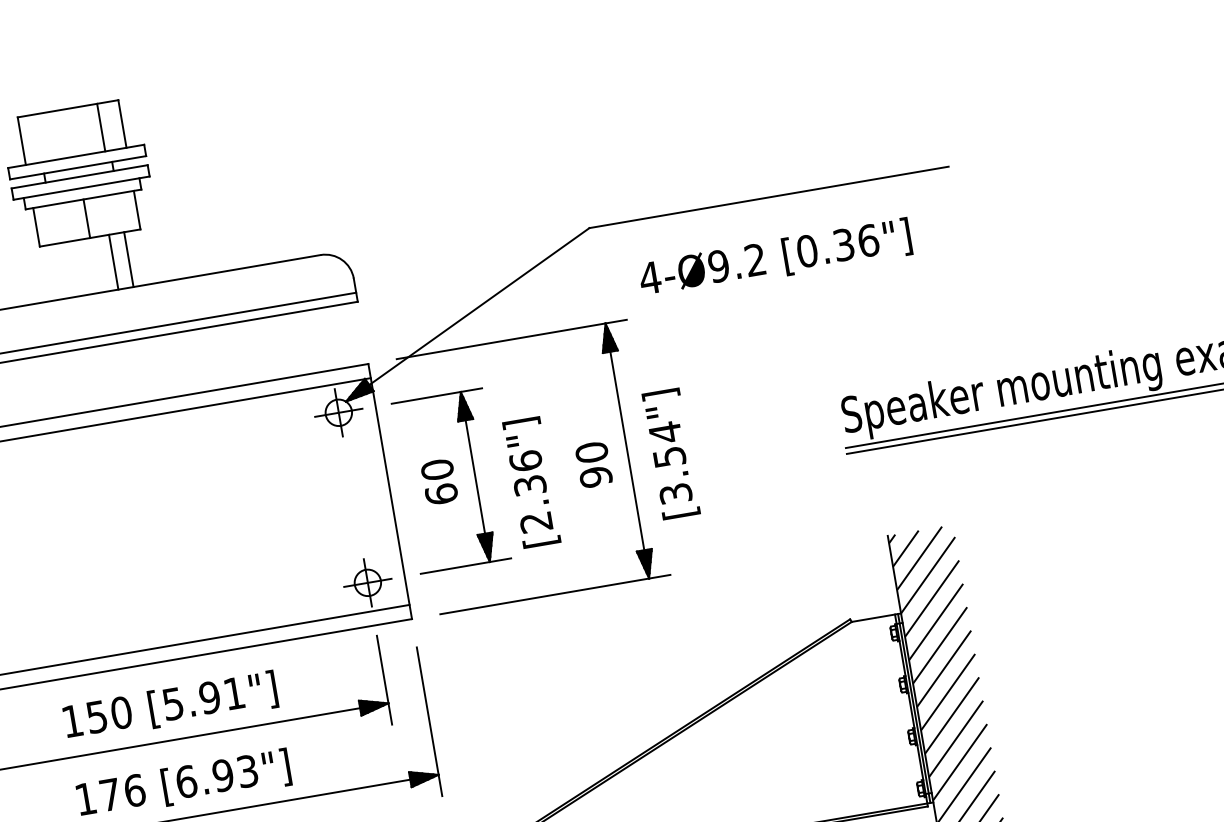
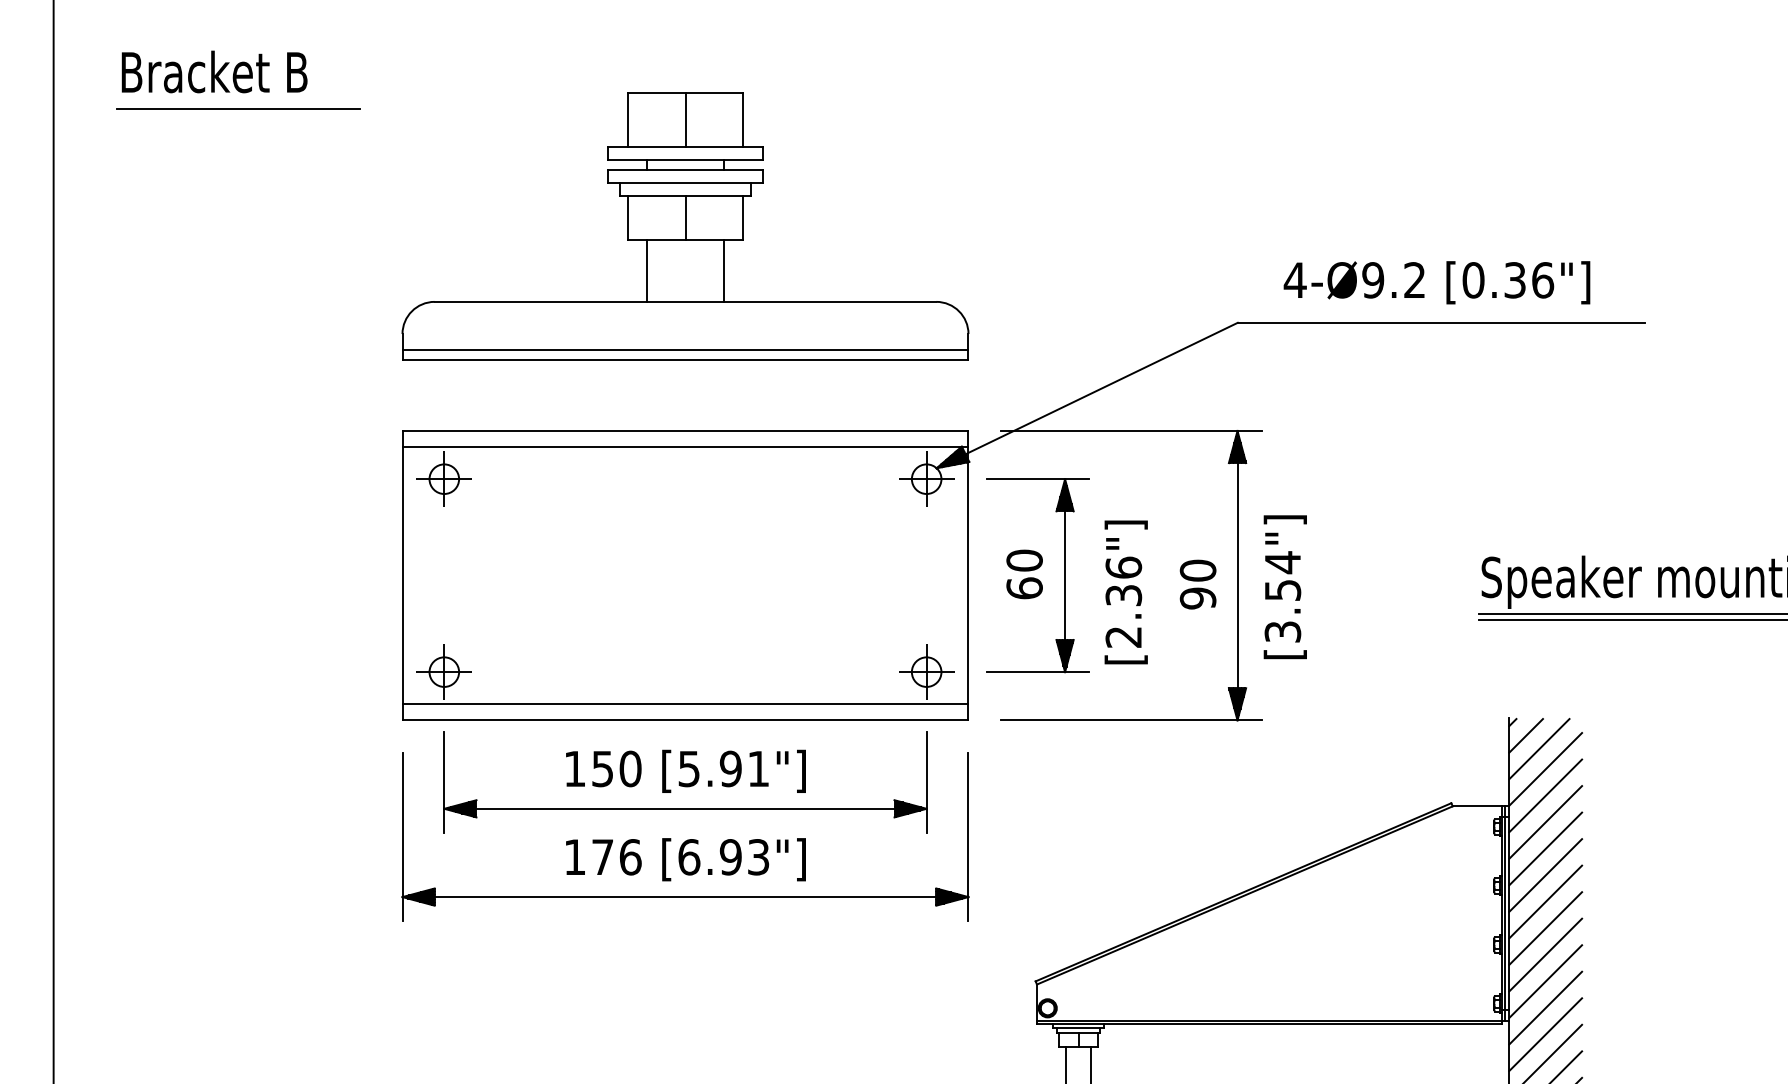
line: (101, 128) -> (685, 120), moved
text: (774, 258) -> (1436, 282), moved
line: (113, 262) -> (646, 270), moved

